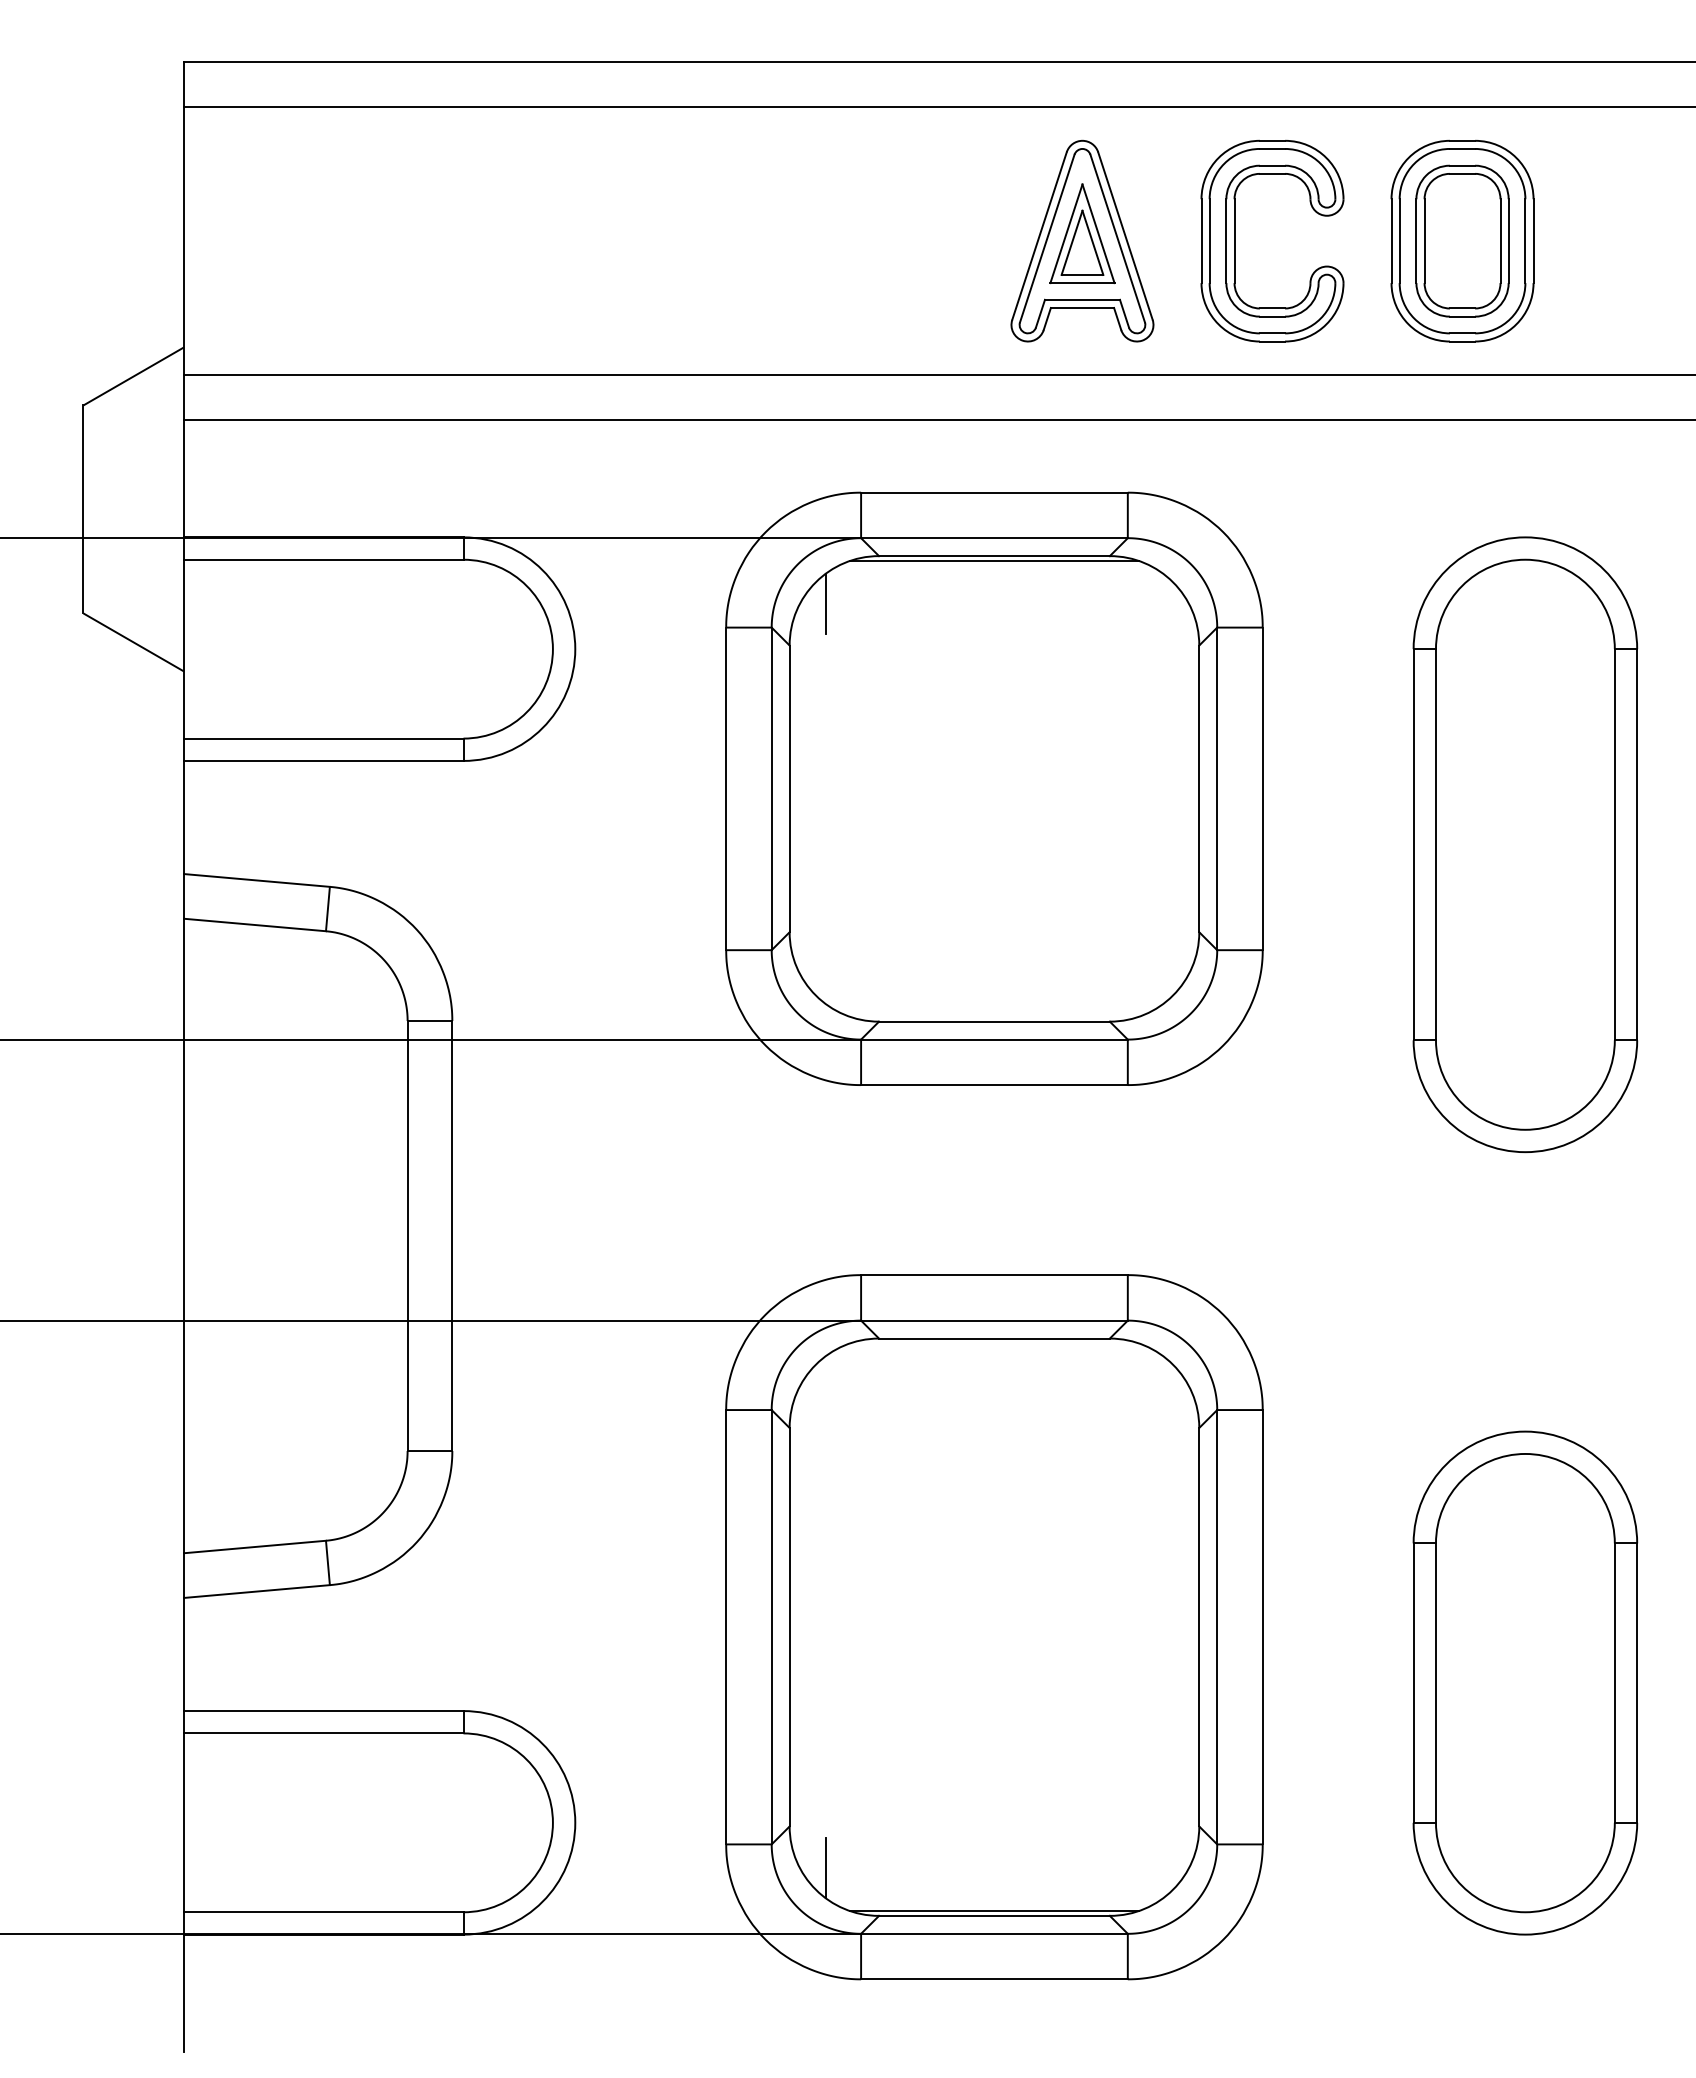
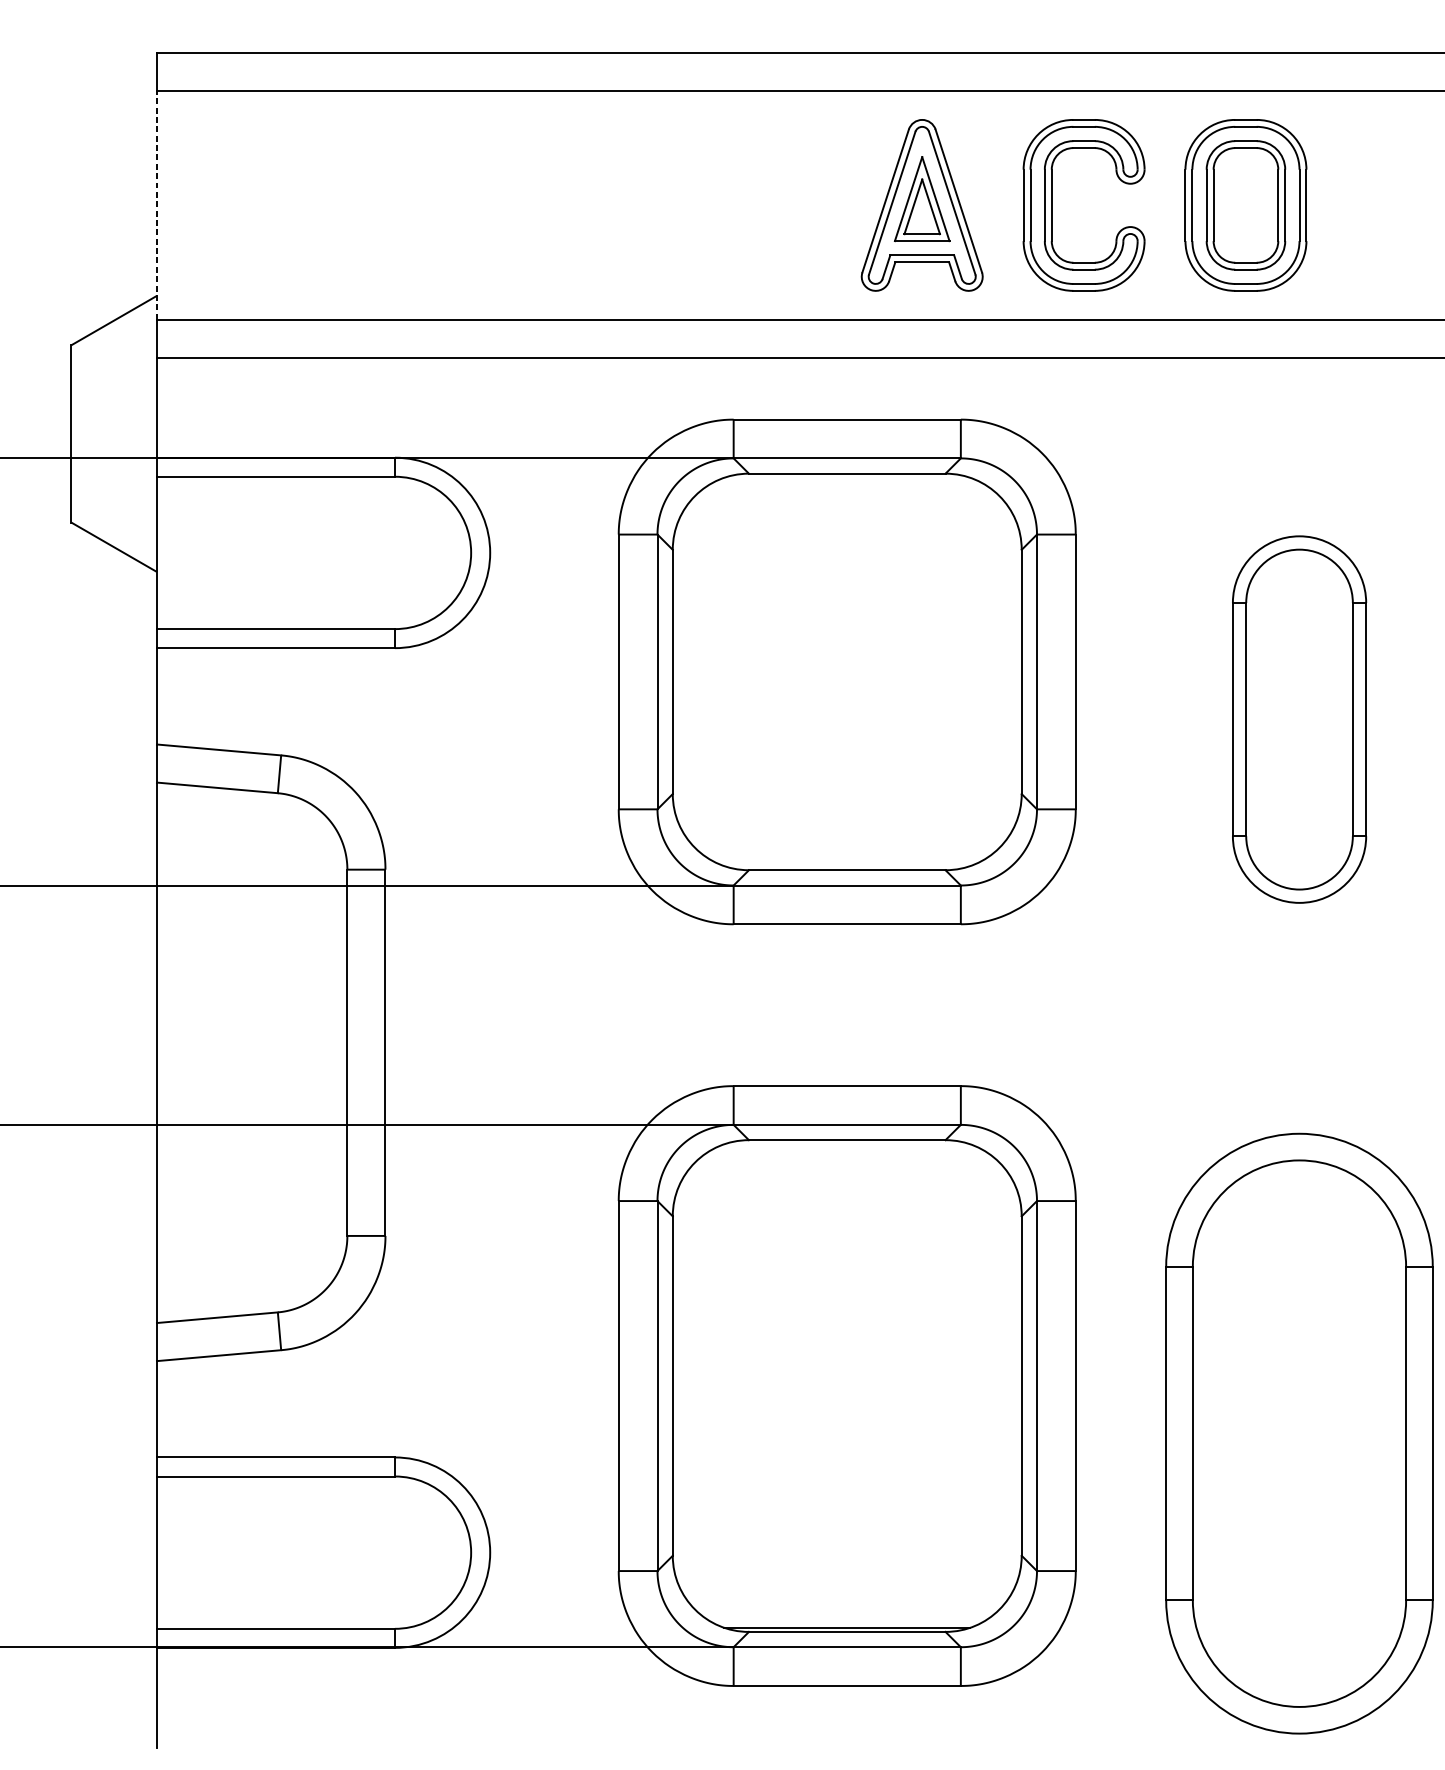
line: (184, 240) -> (157, 204), solid -> dashed
line: (994, 560) -> (847, 477), removed
line: (825, 603) -> (703, 514), removed
part: (1525, 844) -> (1299, 719), size x0.7
part: (1525, 1682) -> (1299, 1433), size x1.4
line: (825, 1867) -> (703, 1590), removed

